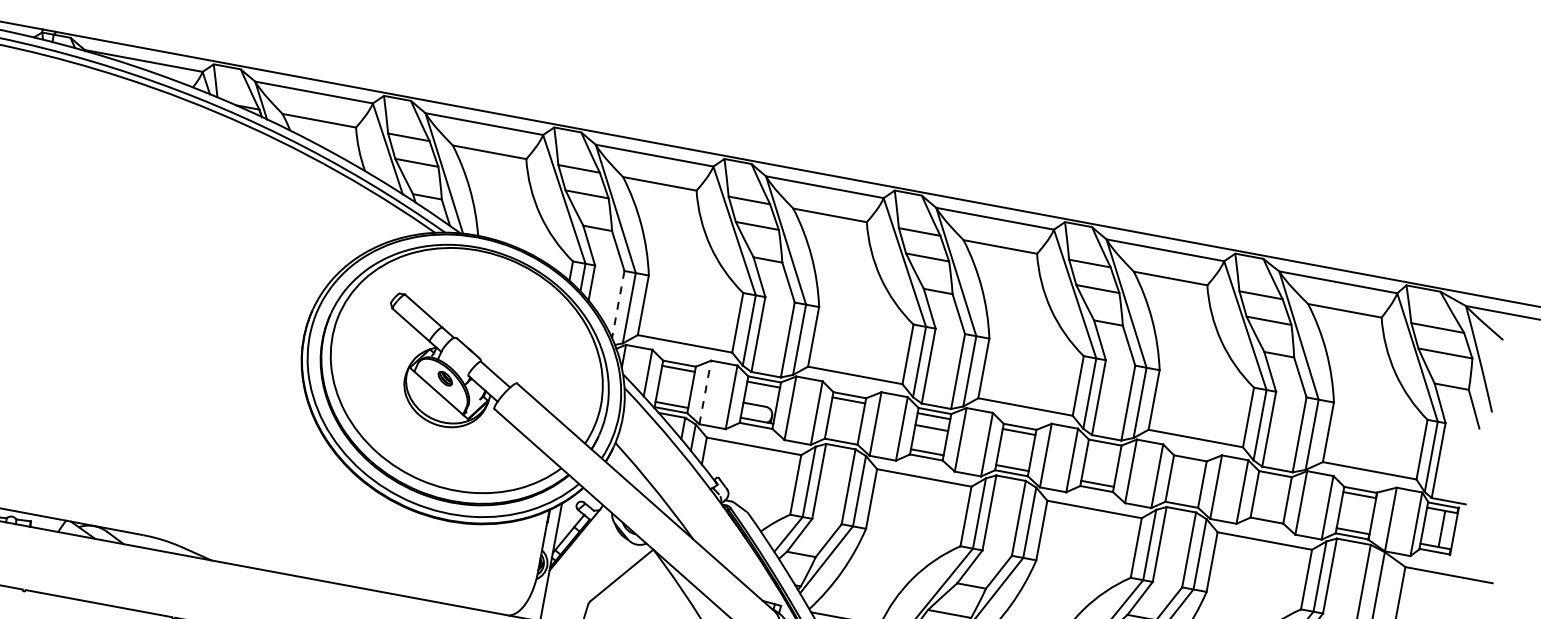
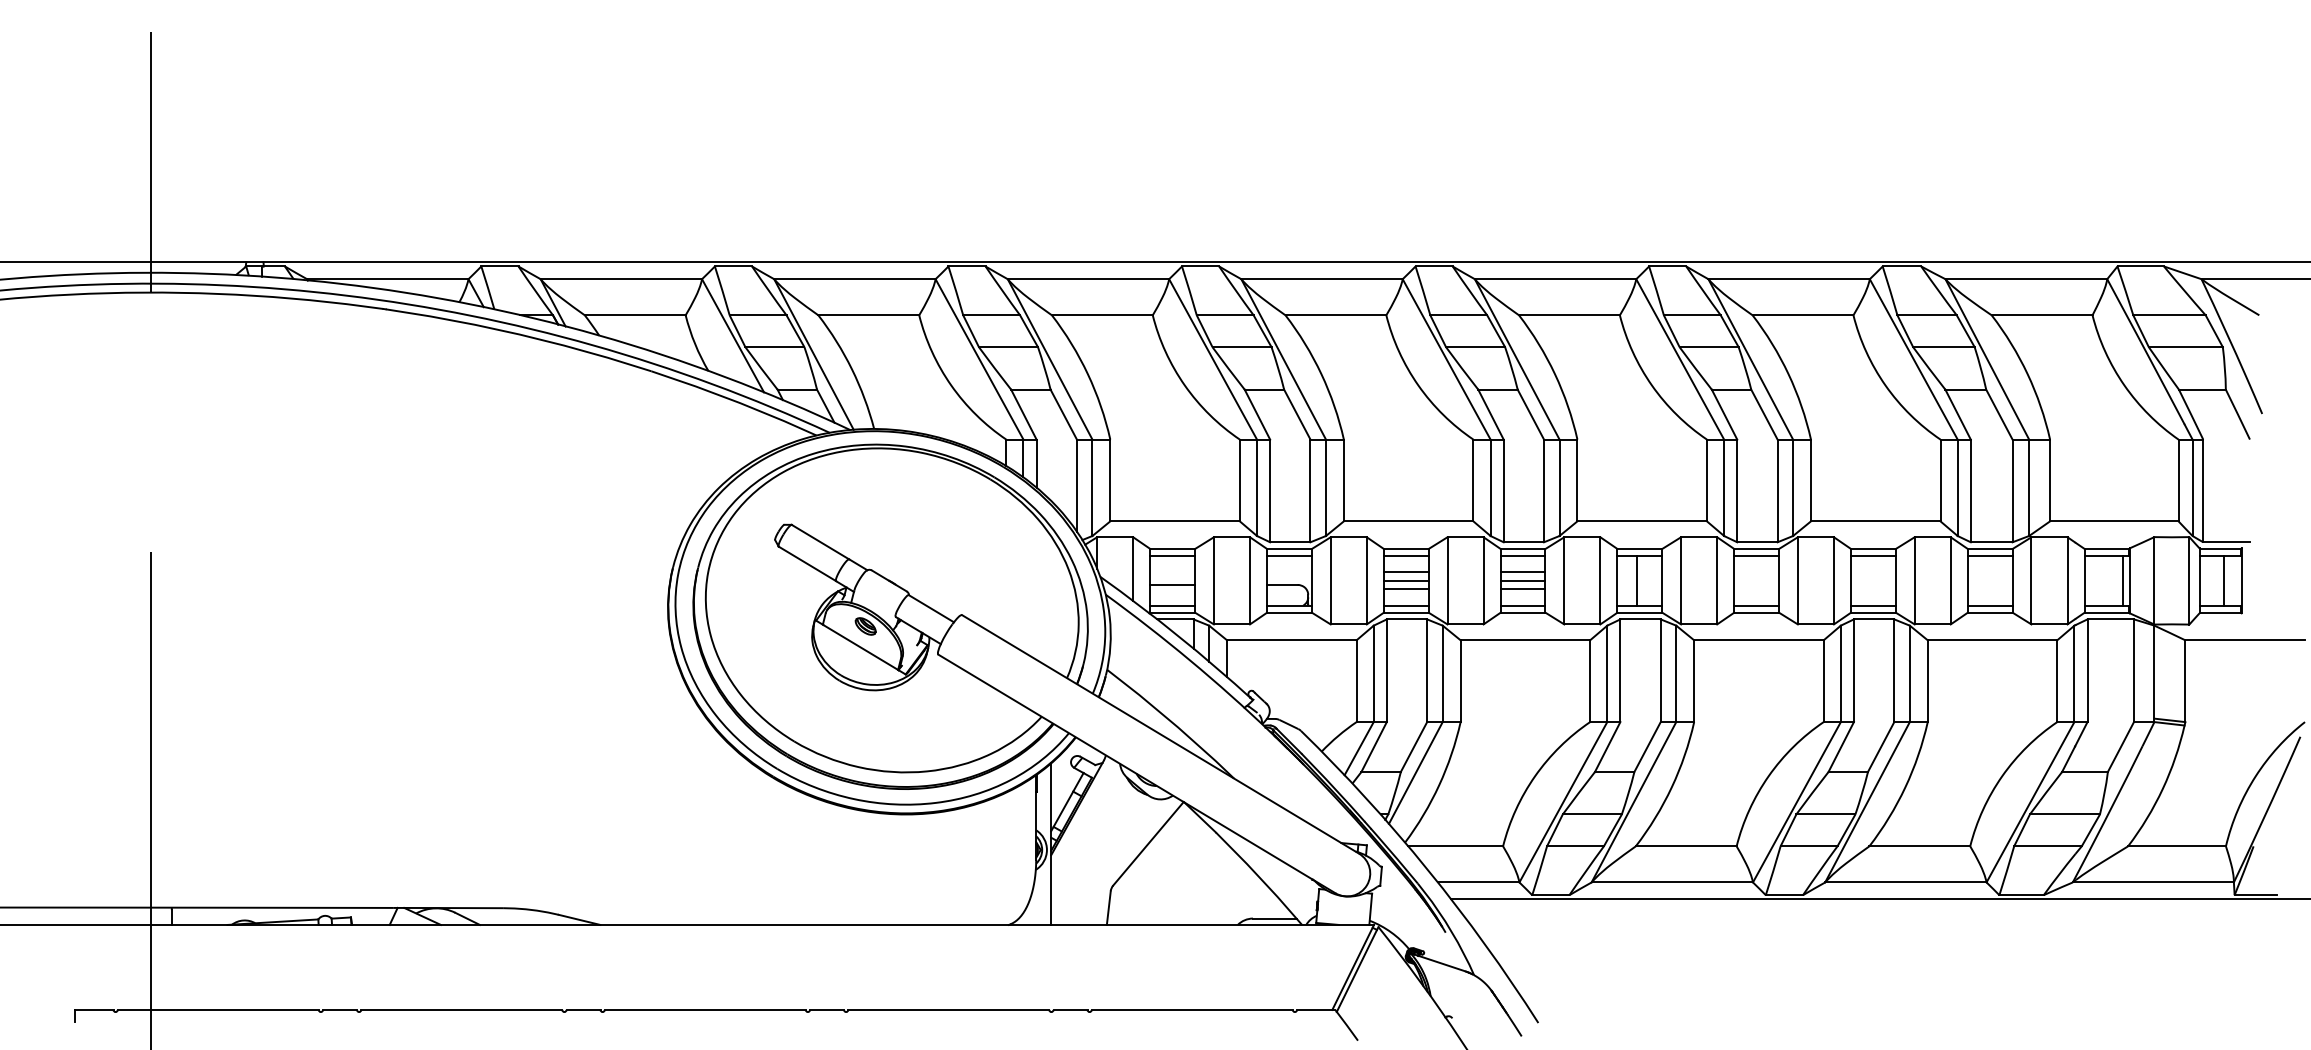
line: (617, 305) -> (1076, 486), dashed -> solid
line: (674, 389) -> (1172, 584), added
line: (705, 392) -> (1213, 580), dashed -> solid
line: (846, 412) -> (1405, 572), added
line: (844, 418) -> (1405, 580), added
line: (843, 424) -> (1405, 589), added
line: (930, 433) -> (1522, 580), added
line: (841, 436) -> (1405, 605), added
line: (929, 440) -> (1522, 589), added
line: (1104, 448) -> (1756, 556), added
line: (1014, 449) -> (1637, 580), added
line: (1189, 463) -> (1873, 556), added
line: (1273, 479) -> (1989, 556), added
line: (1182, 499) -> (1873, 605), added
line: (1267, 515) -> (1989, 605), added
line: (1368, 515) -> (2123, 580), added

